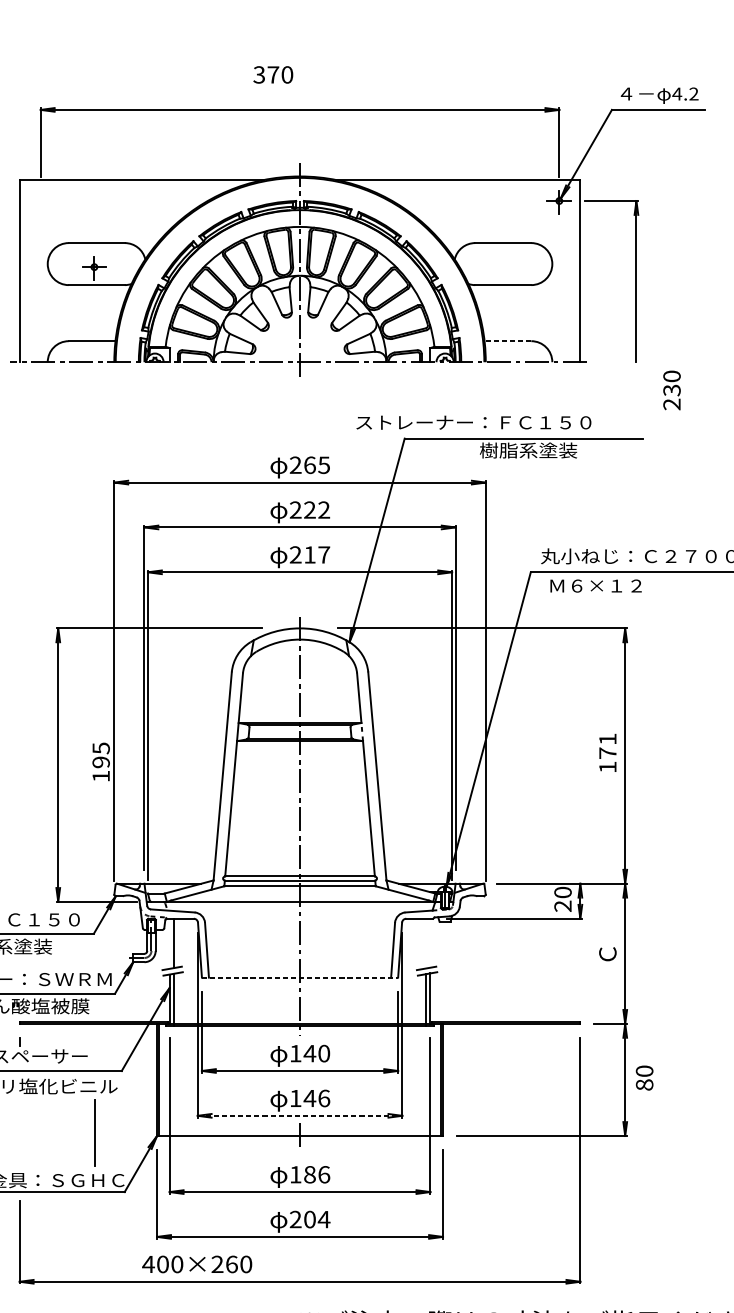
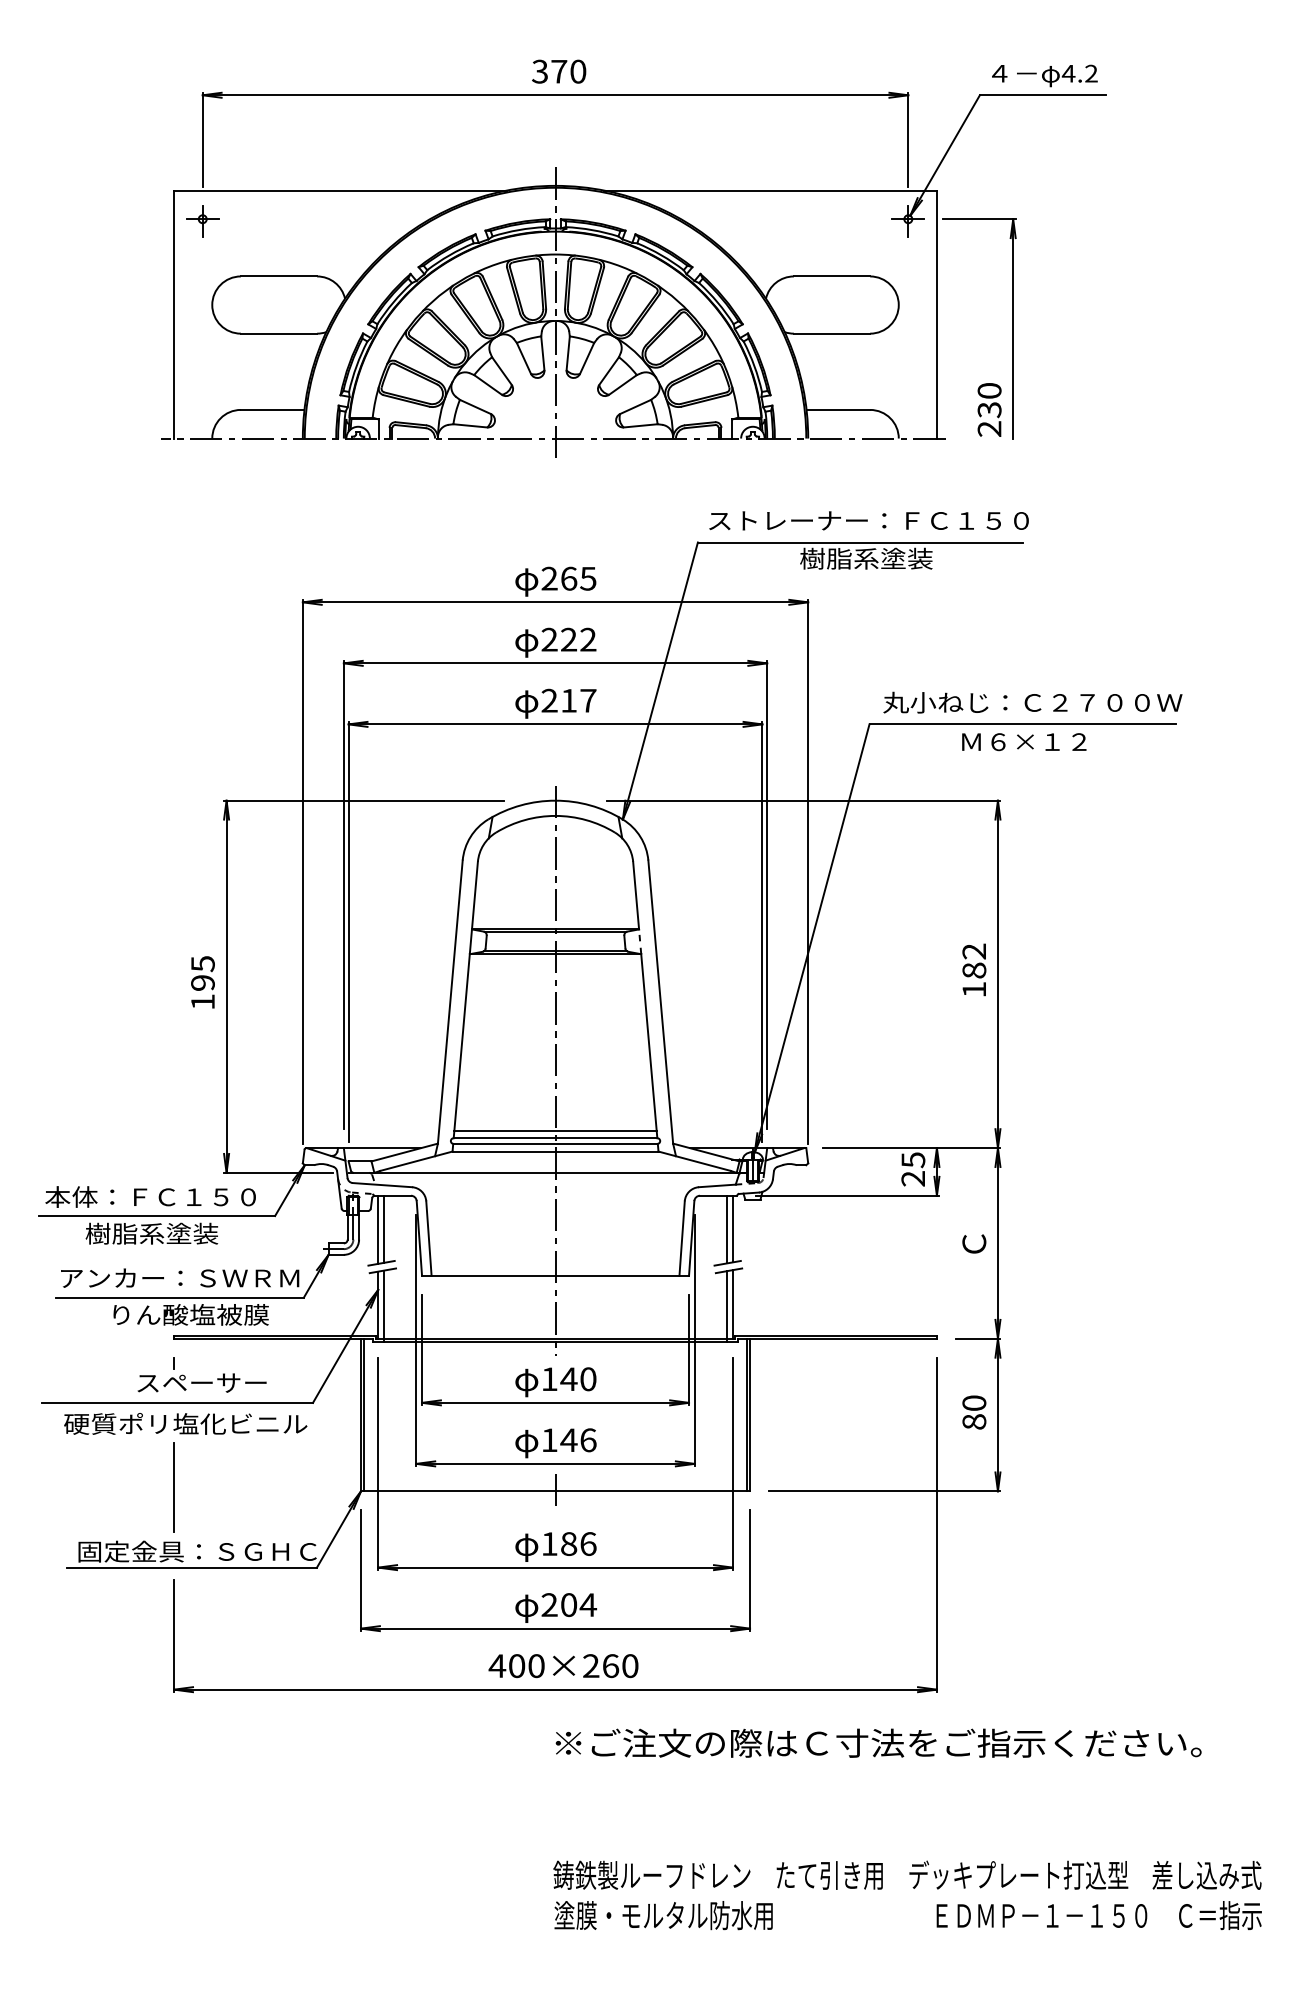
text: (273, 74) -> (559, 71), moved
part: (94, 268) -> (202, 221), moved
line: (508, 340) -> (838, 409), dashed -> solid
text: (671, 390) -> (989, 409), moved
text: (473, 422) -> (868, 520), moved
text: (596, 586) -> (1024, 742), moved
text: (607, 745) -> (974, 960), 171 -> 182
text: (100, 762) -> (202, 982), moved
line: (300, 870) -> (555, 1130), added
text: (563, 892) -> (913, 1160), 20 -> 25
line: (430, 942) -> (732, 1228), added
line: (169, 943) -> (378, 1229), added
line: (426, 943) -> (727, 1229), added
line: (300, 977) -> (556, 1275), dashed -> solid
text: (644, 1078) -> (974, 1412), moved
line: (300, 1115) -> (556, 1463), dashed -> solid
line: (94, 1133) -> (173, 1487), moved
text: (197, 1264) -> (563, 1666), moved

